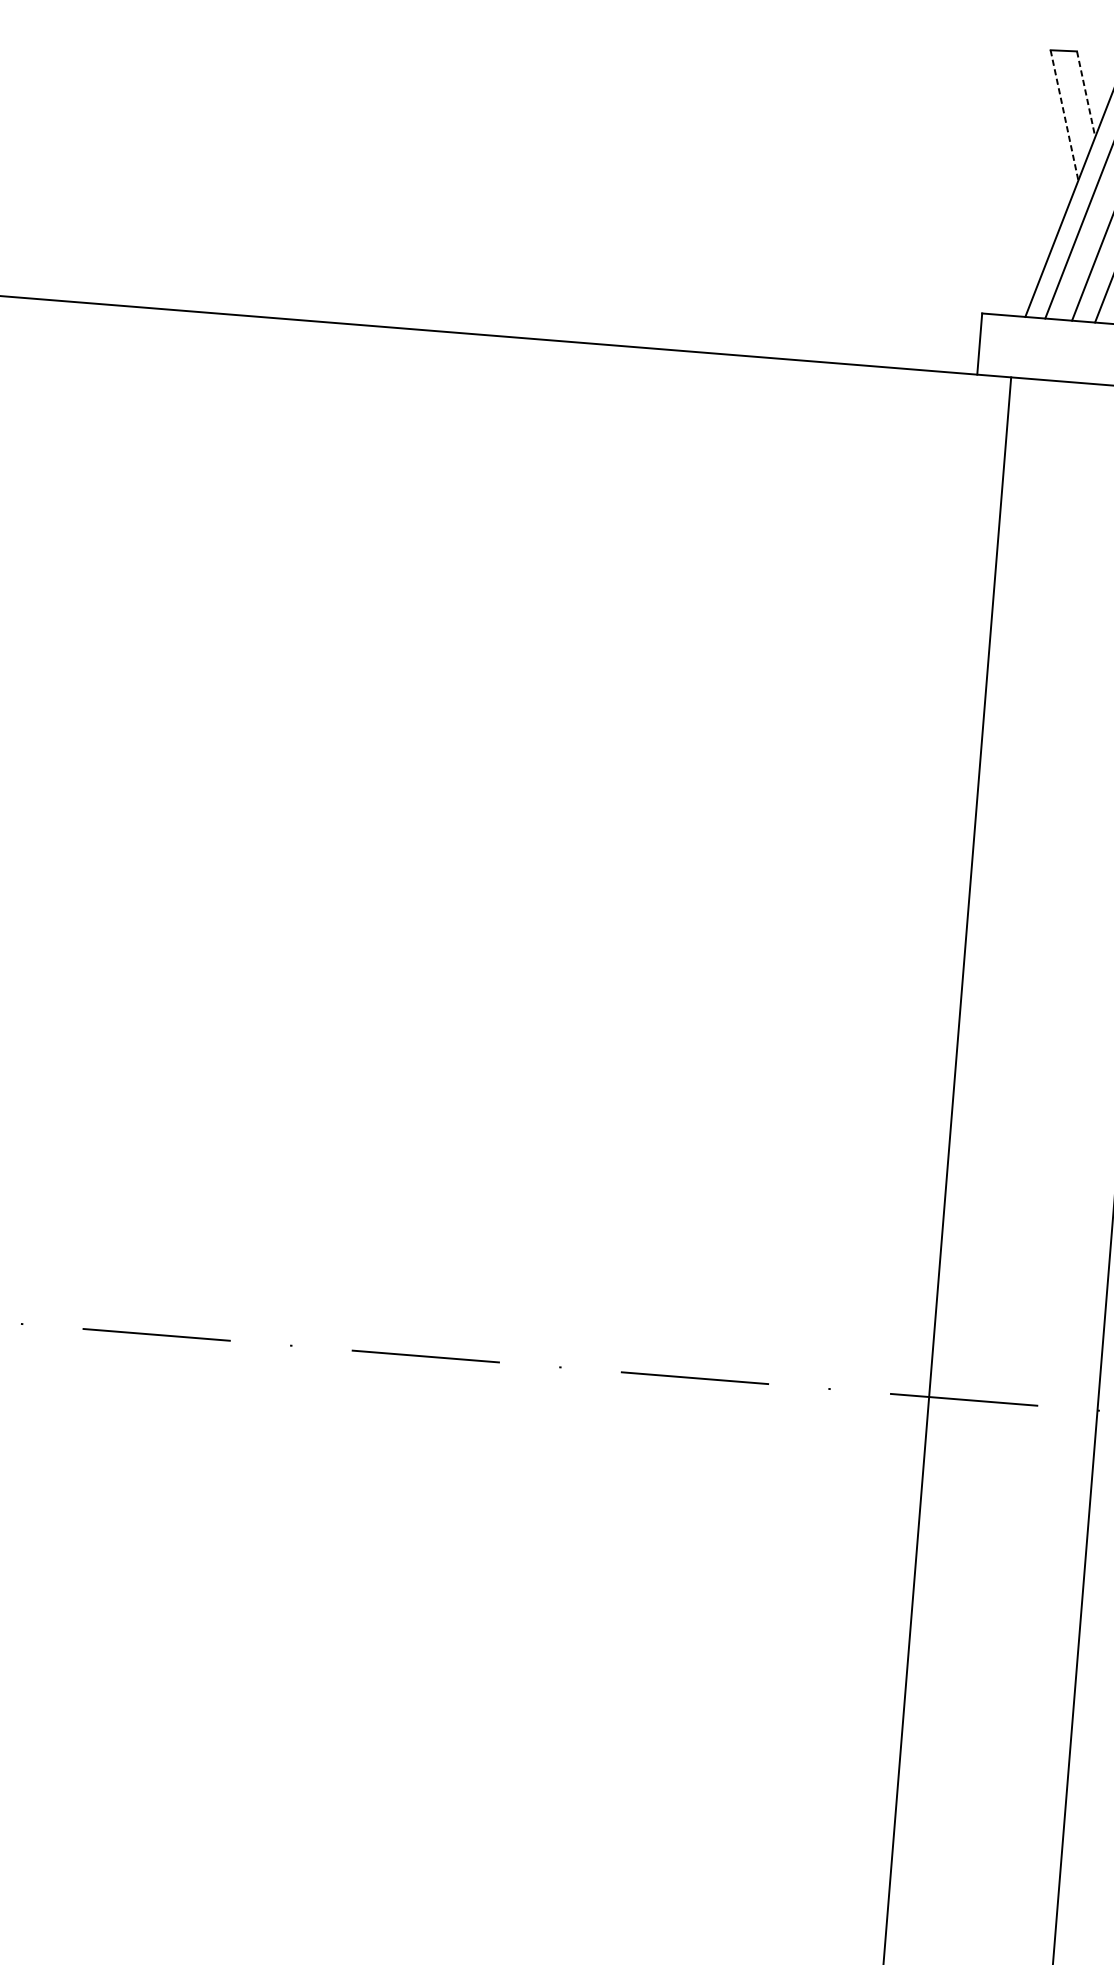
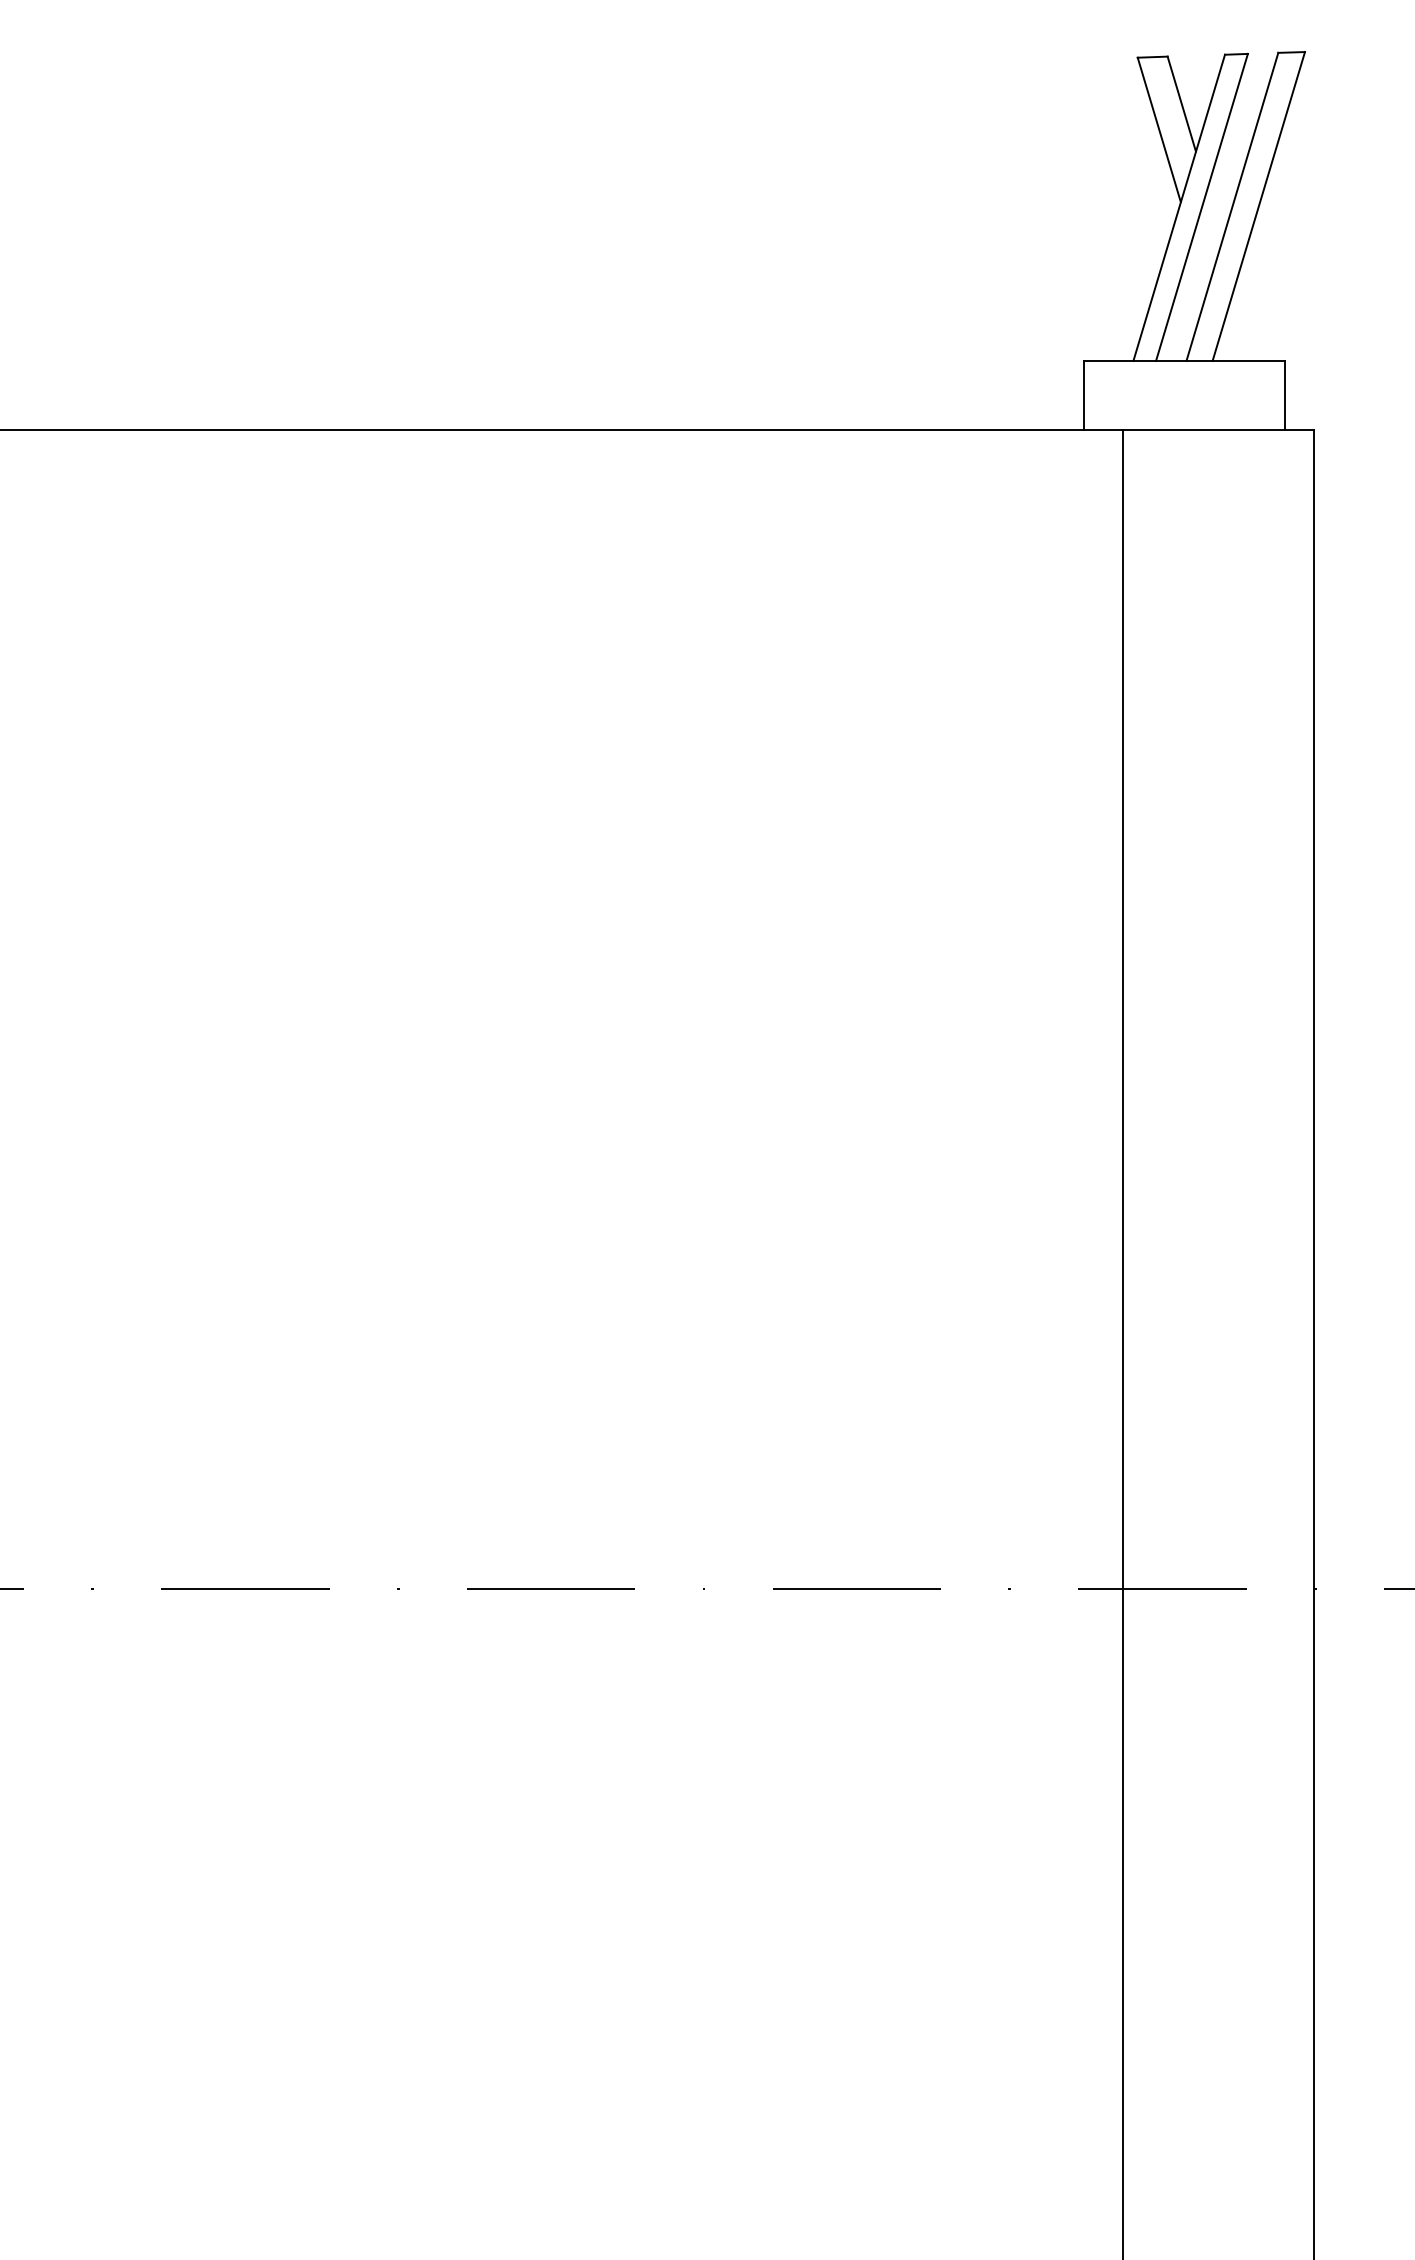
line: (1085, 94) -> (1181, 104), dashed -> solid
line: (1064, 115) -> (1159, 130), dashed -> solid

